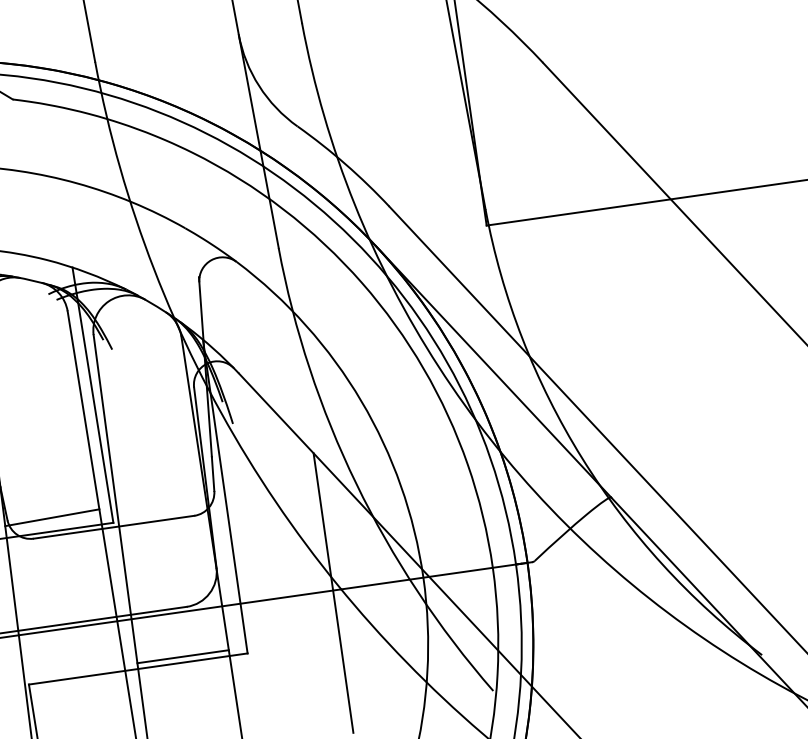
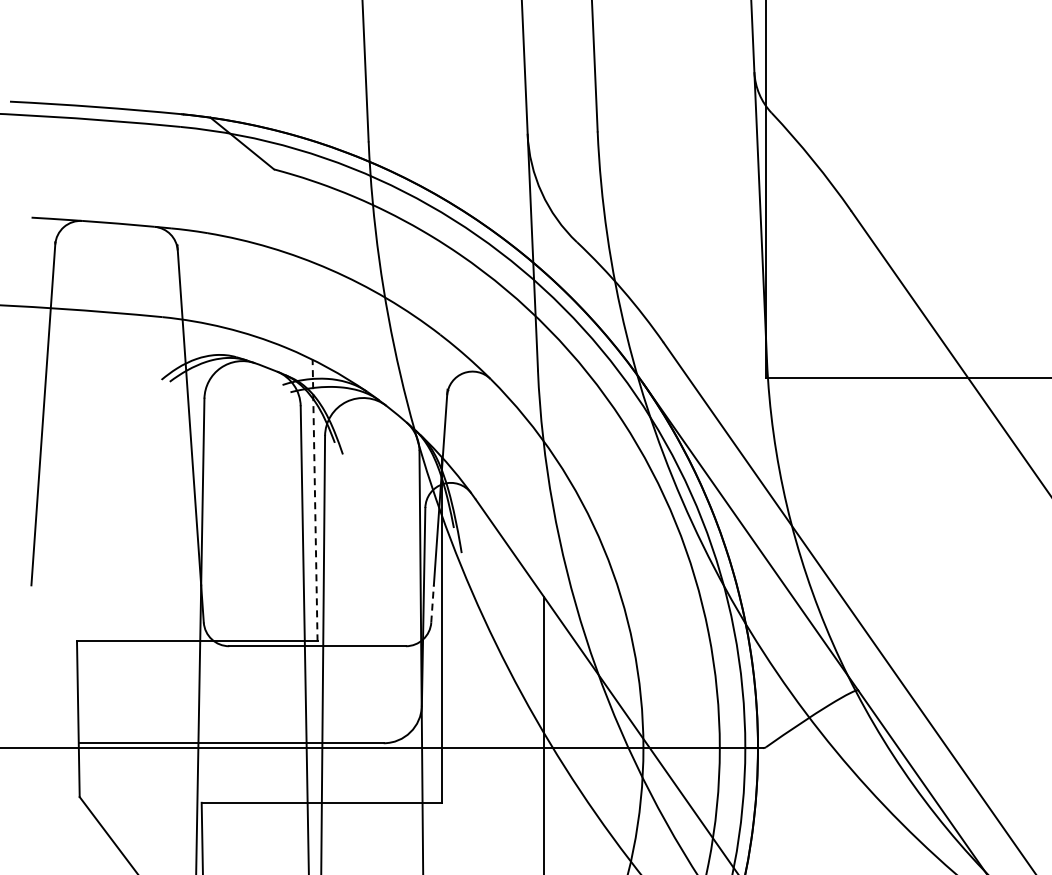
line: (93, 395) -> (315, 500), solid -> dashed
line: (212, 473) -> (432, 603), solid -> dashed
line: (52, 517) -> (252, 626), removed
line: (182, 656) -> (371, 796), removed

